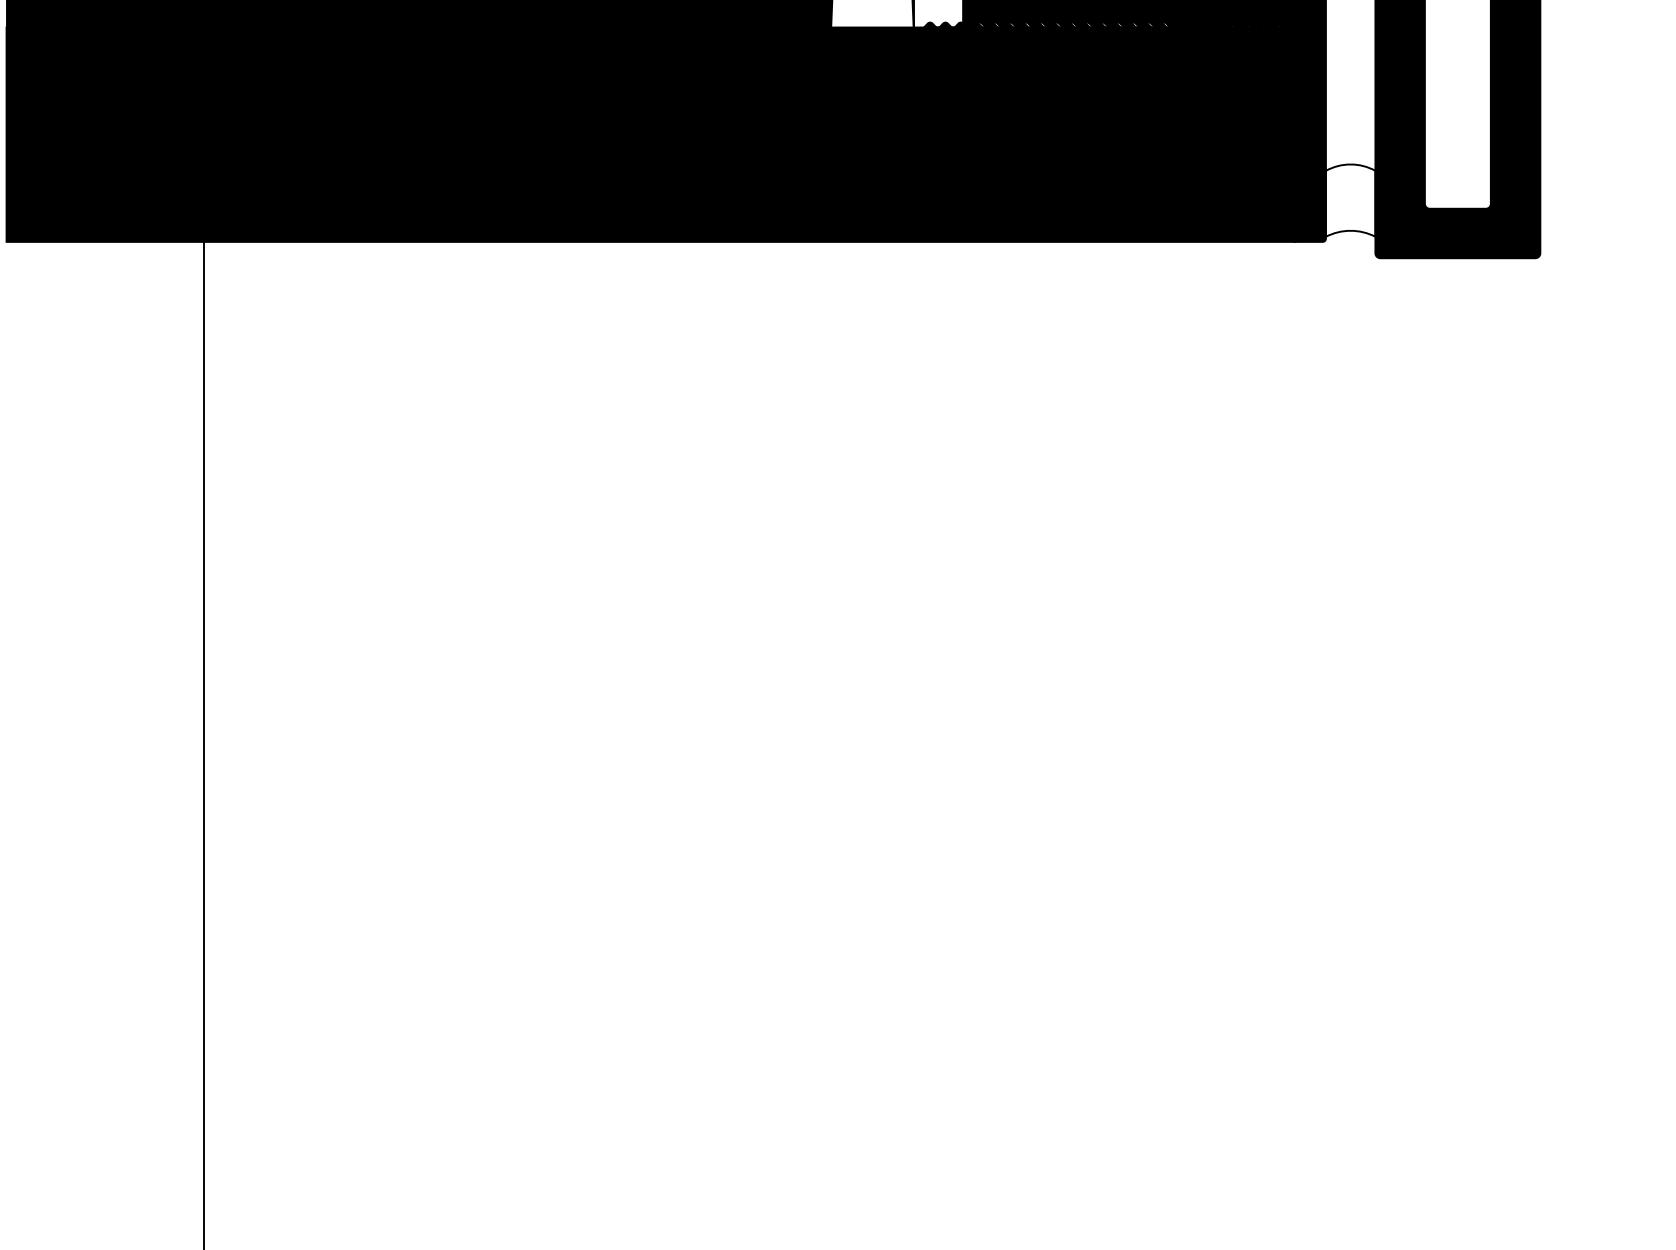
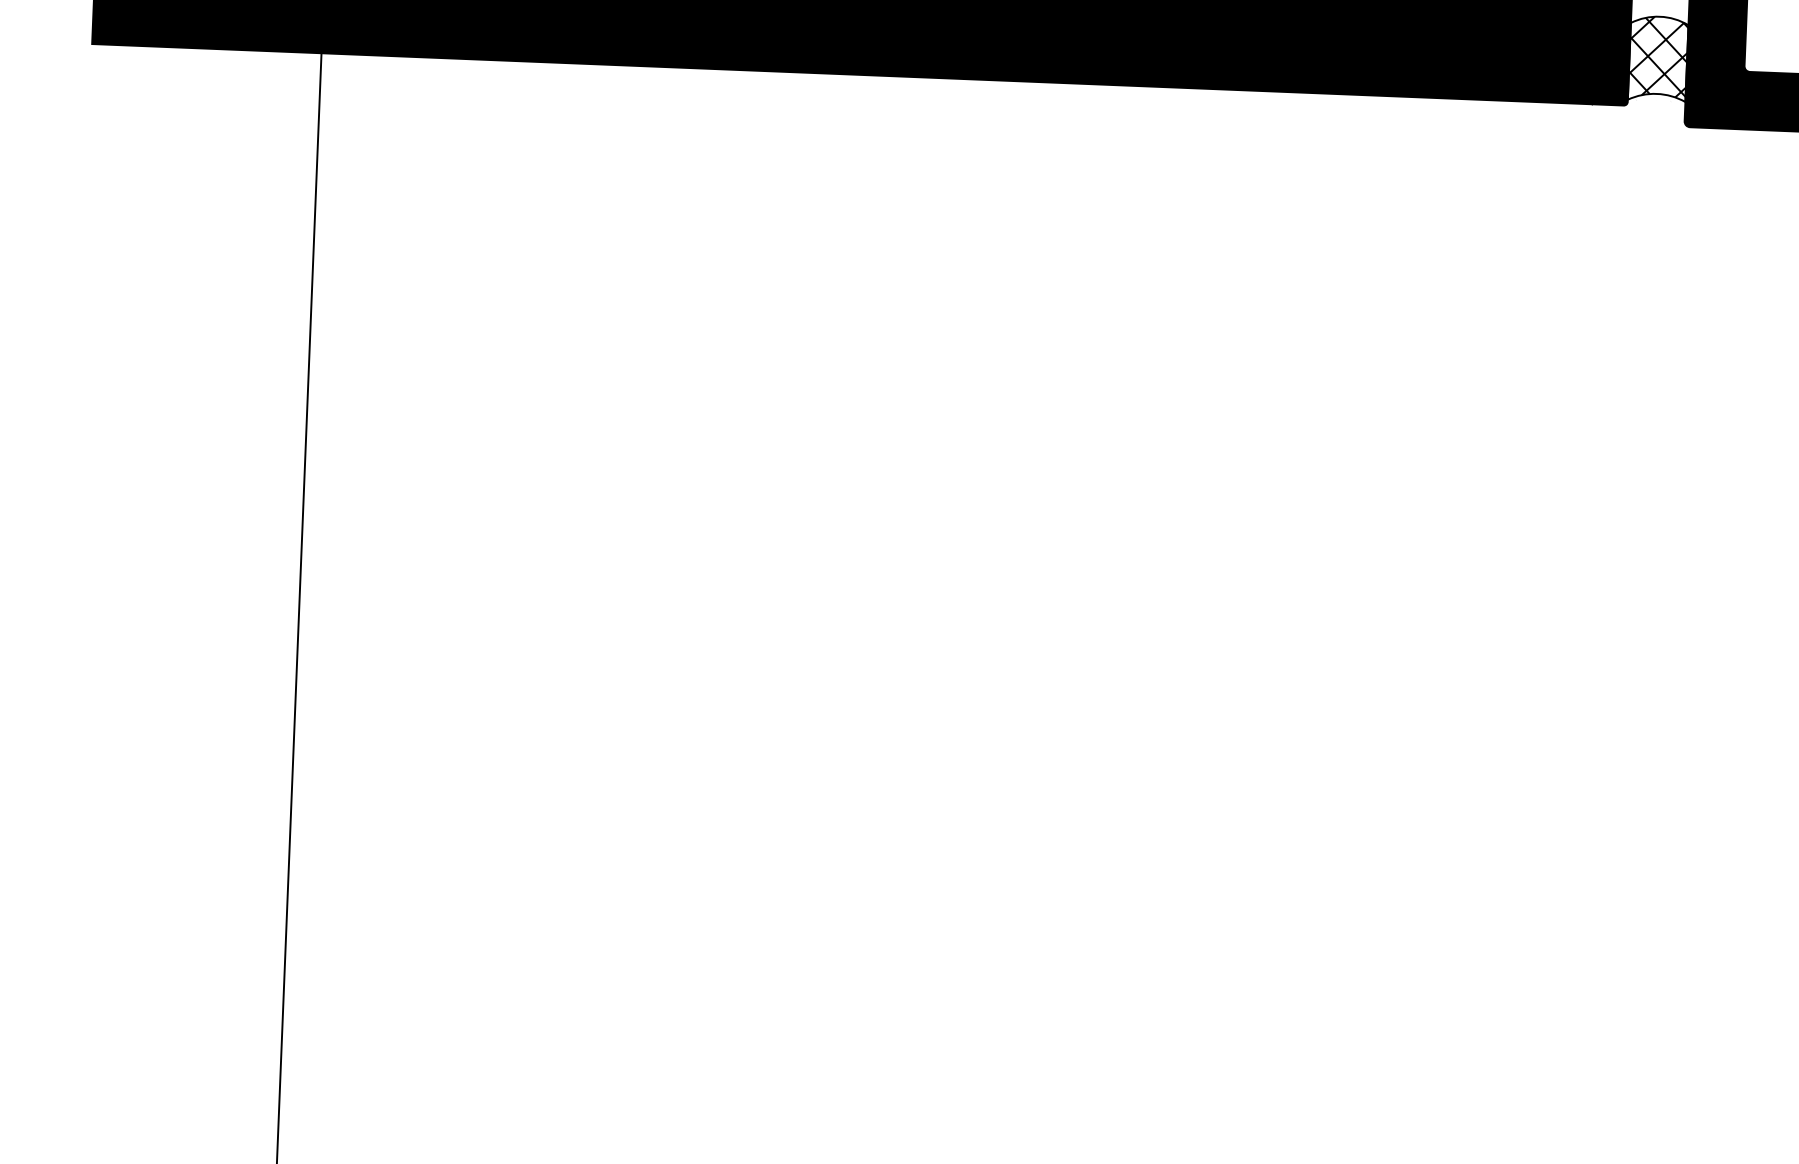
hatch: (1350, 200) -> (1658, 58), added

